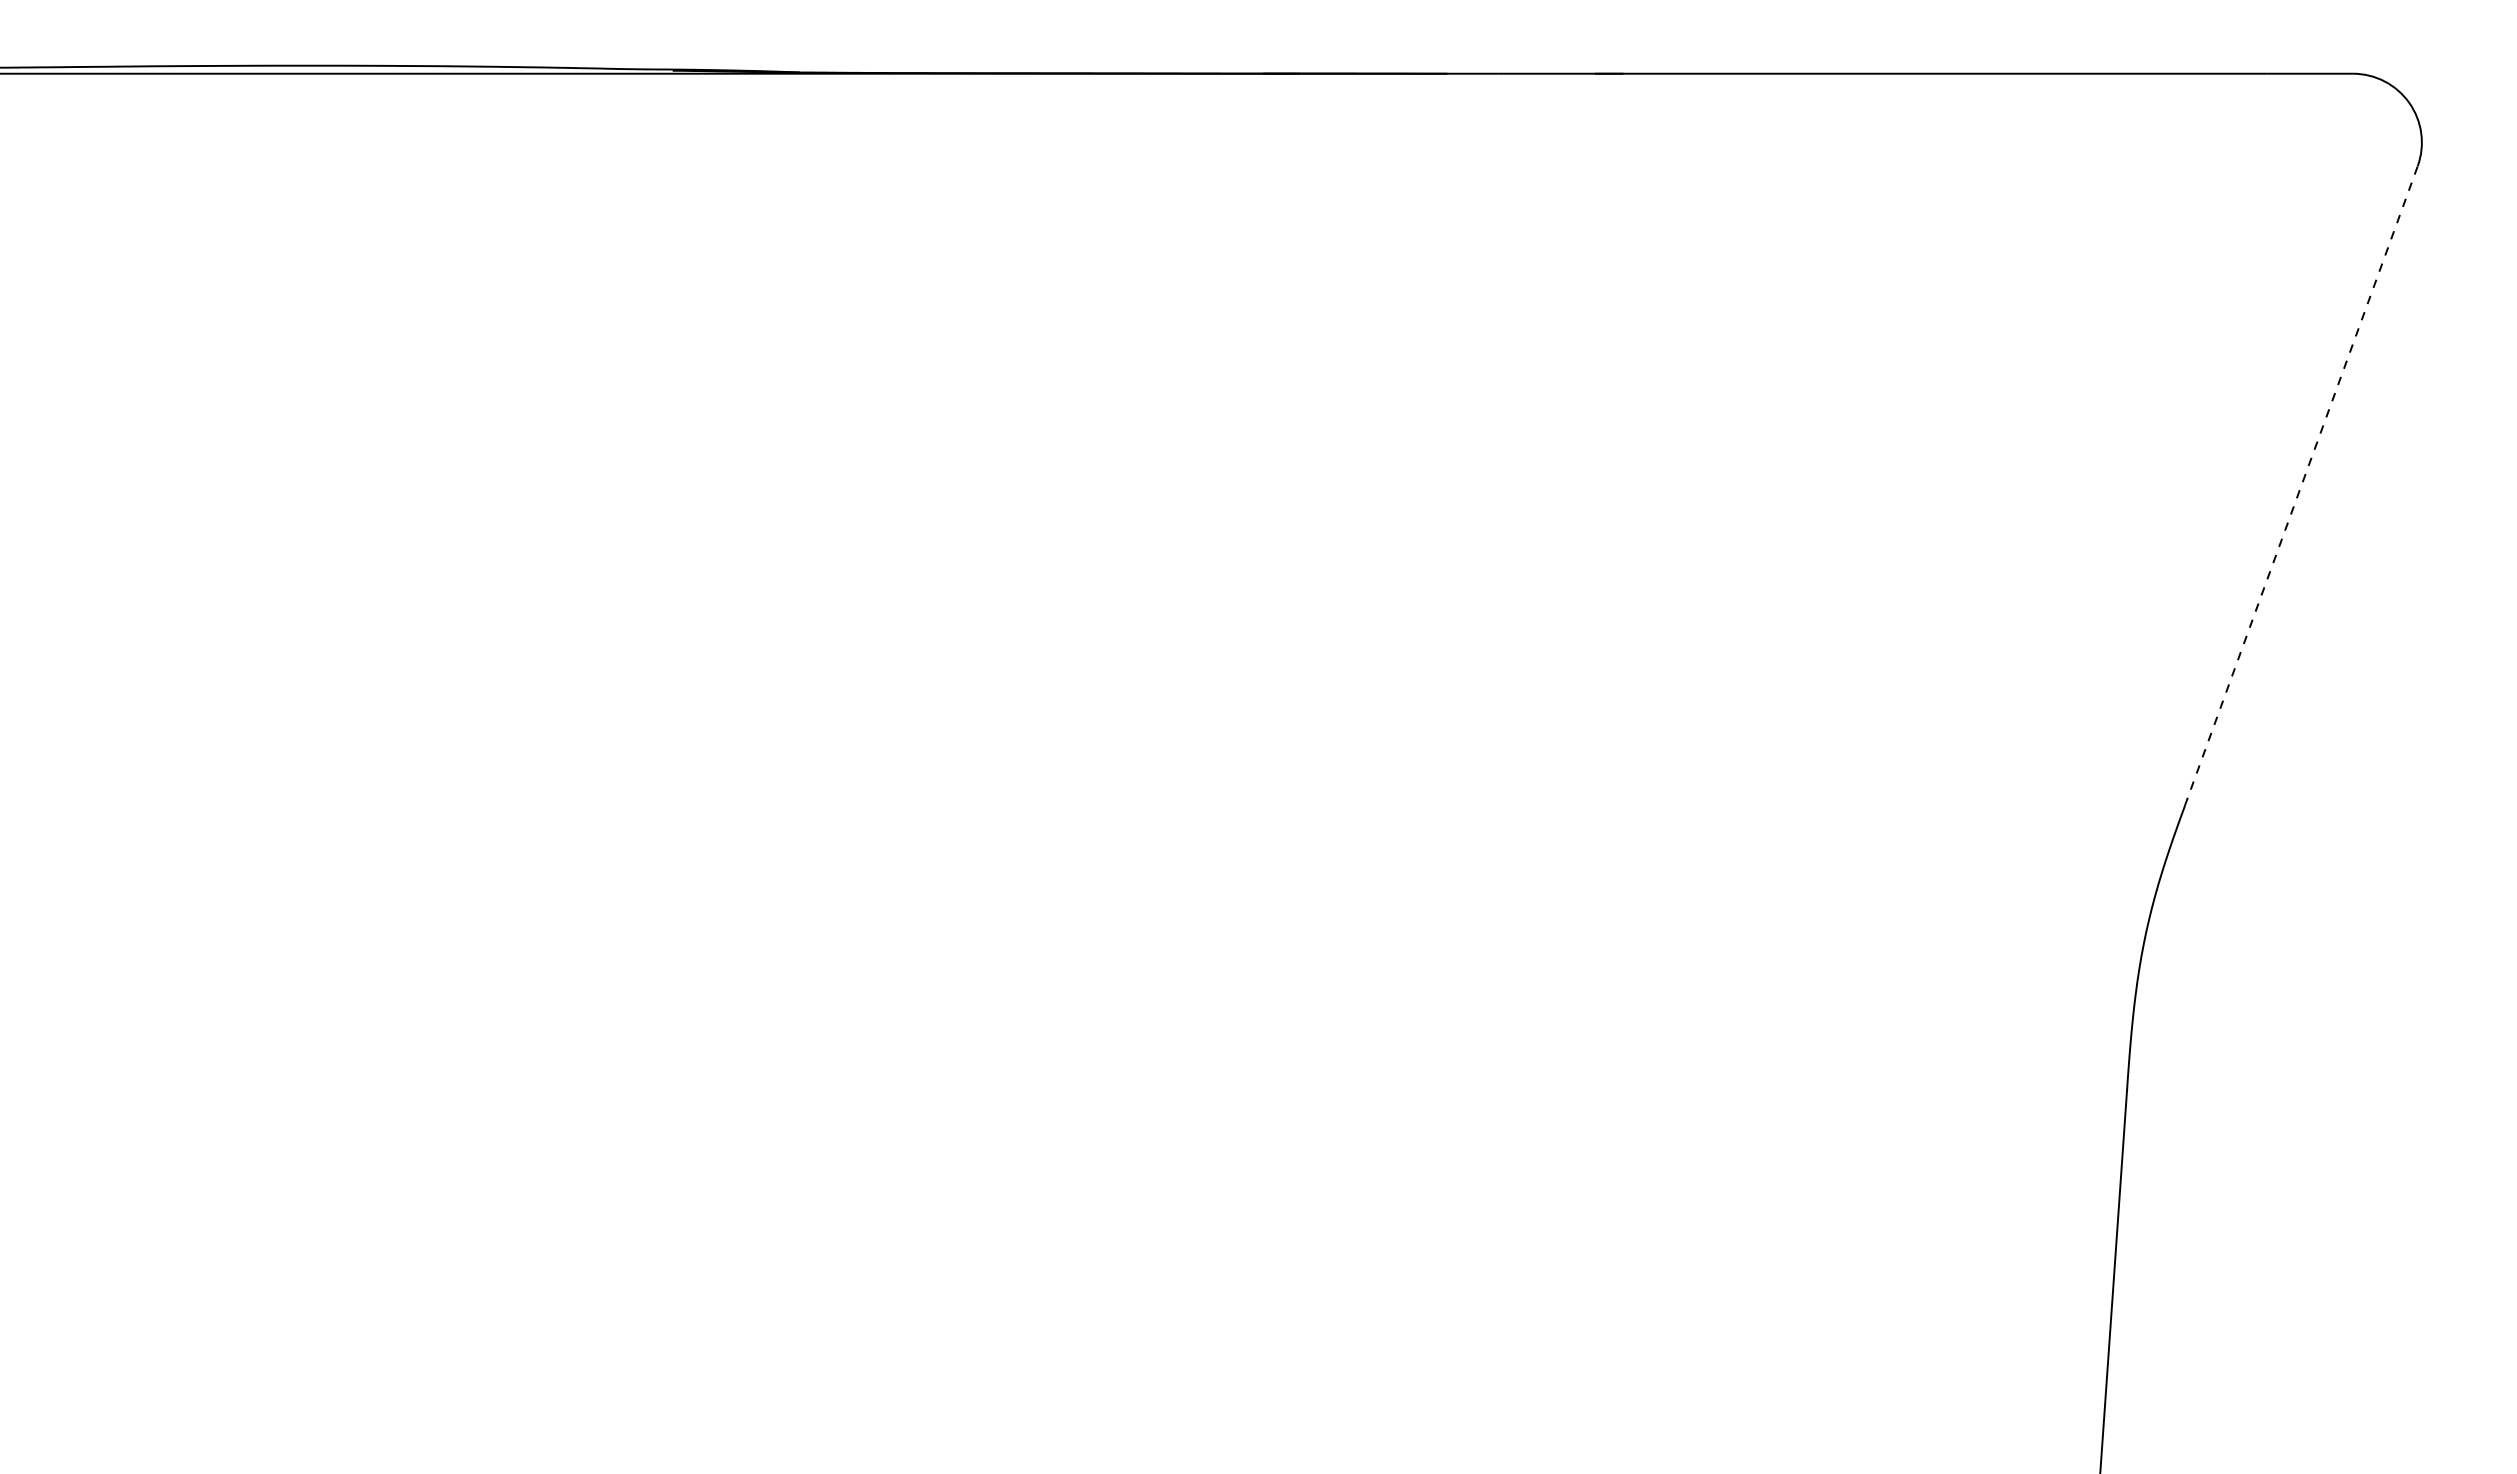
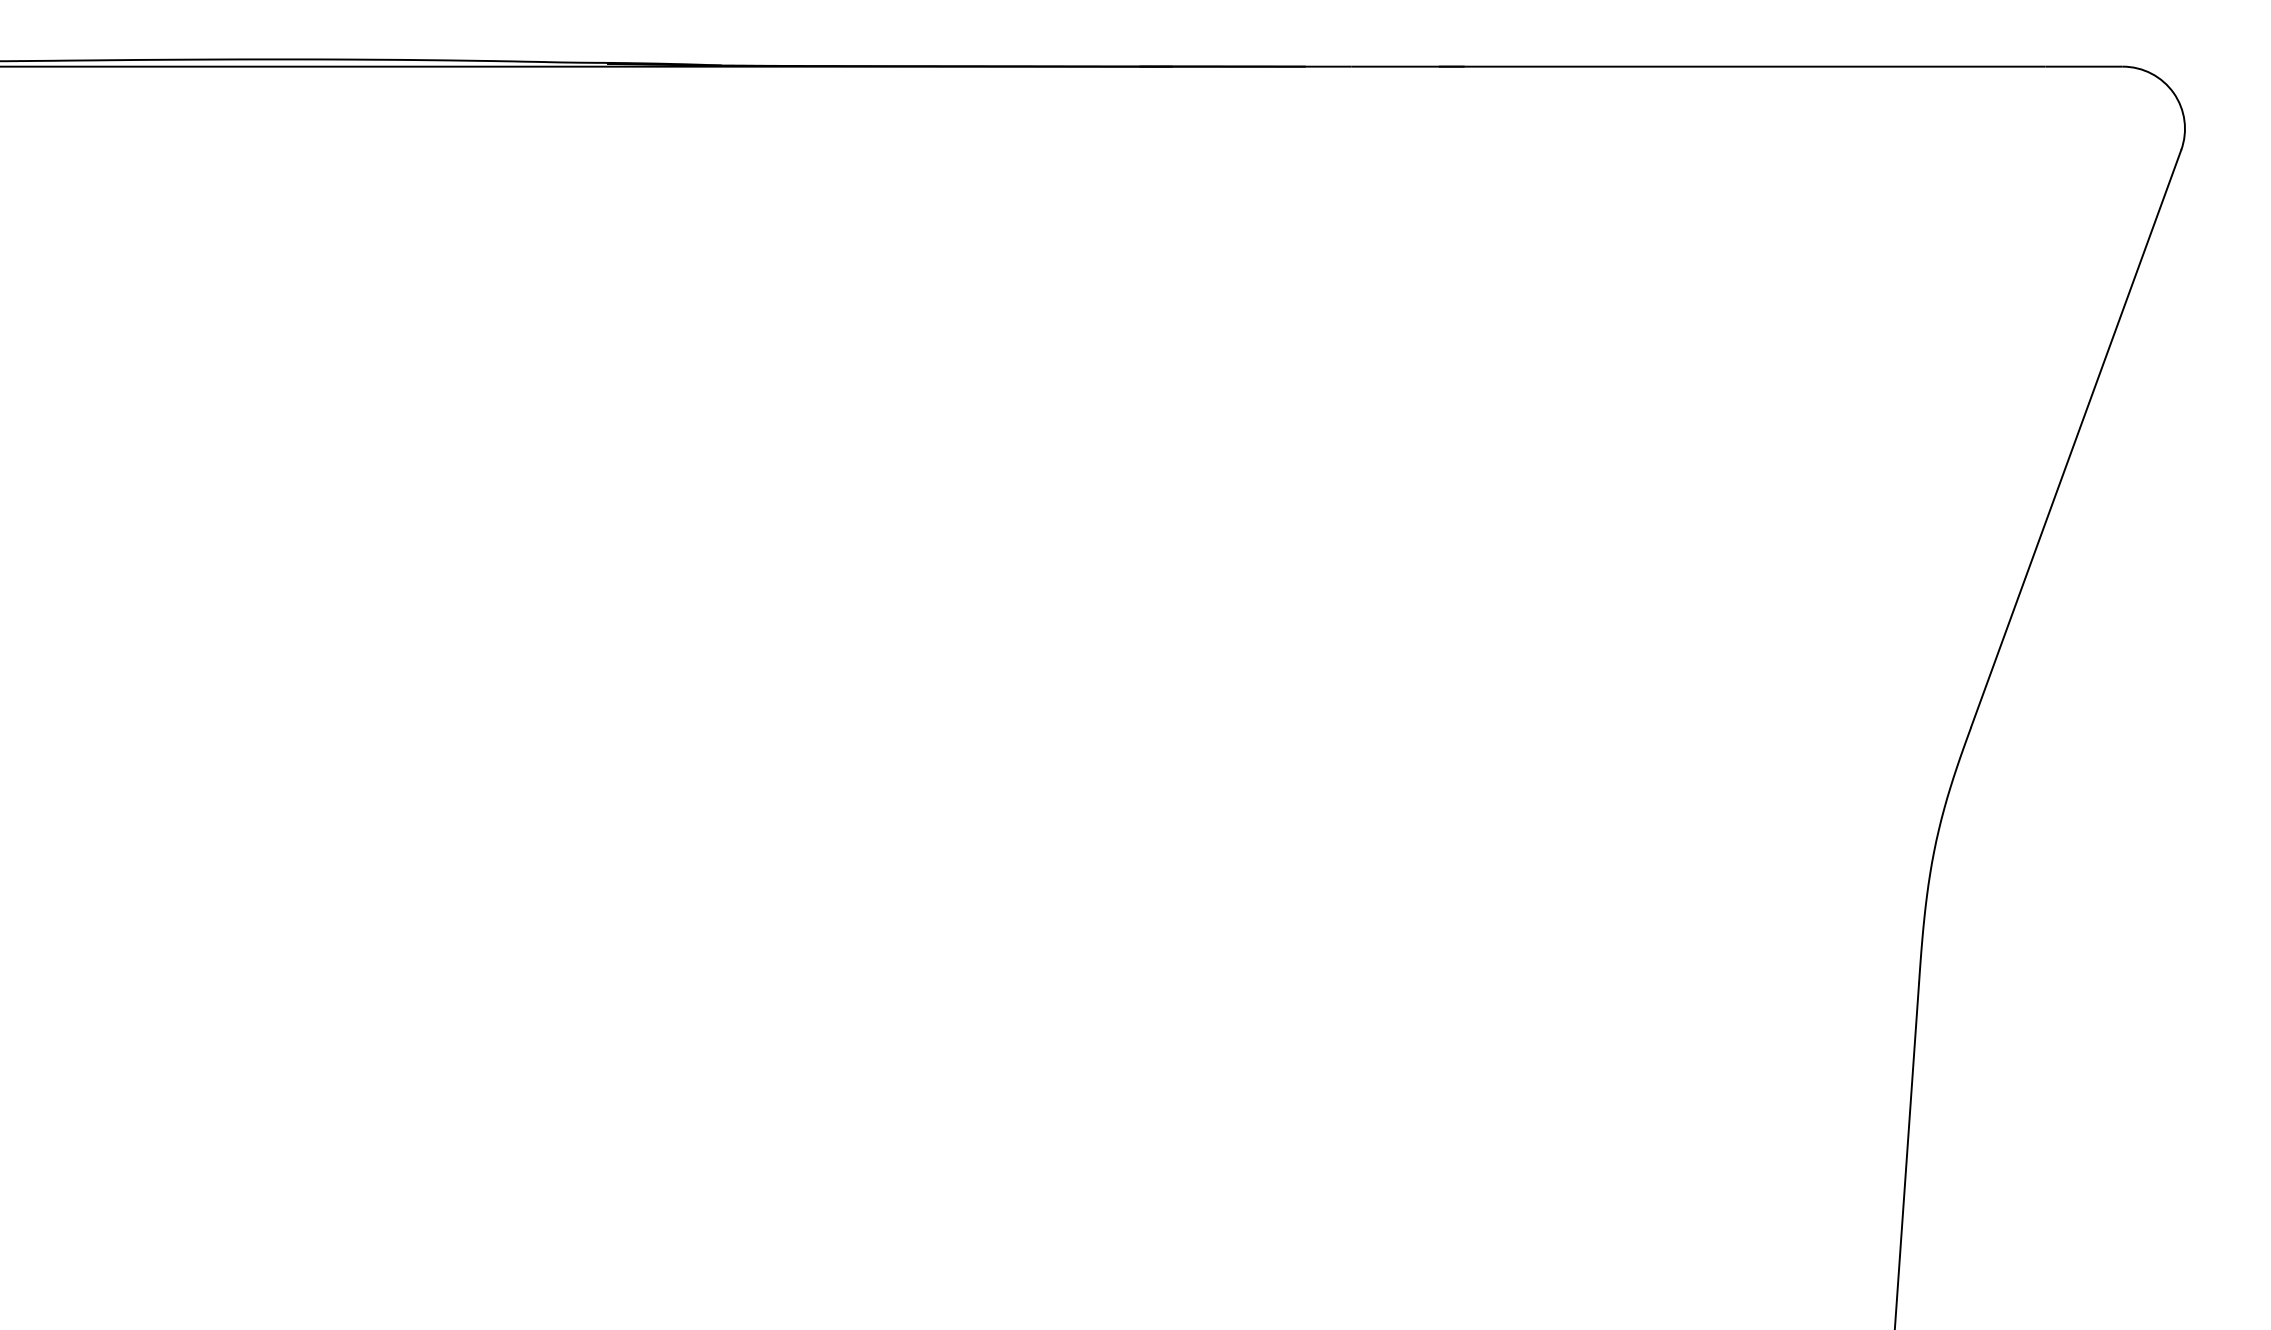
line: (2301, 485) -> (2076, 438), dashed -> solid

